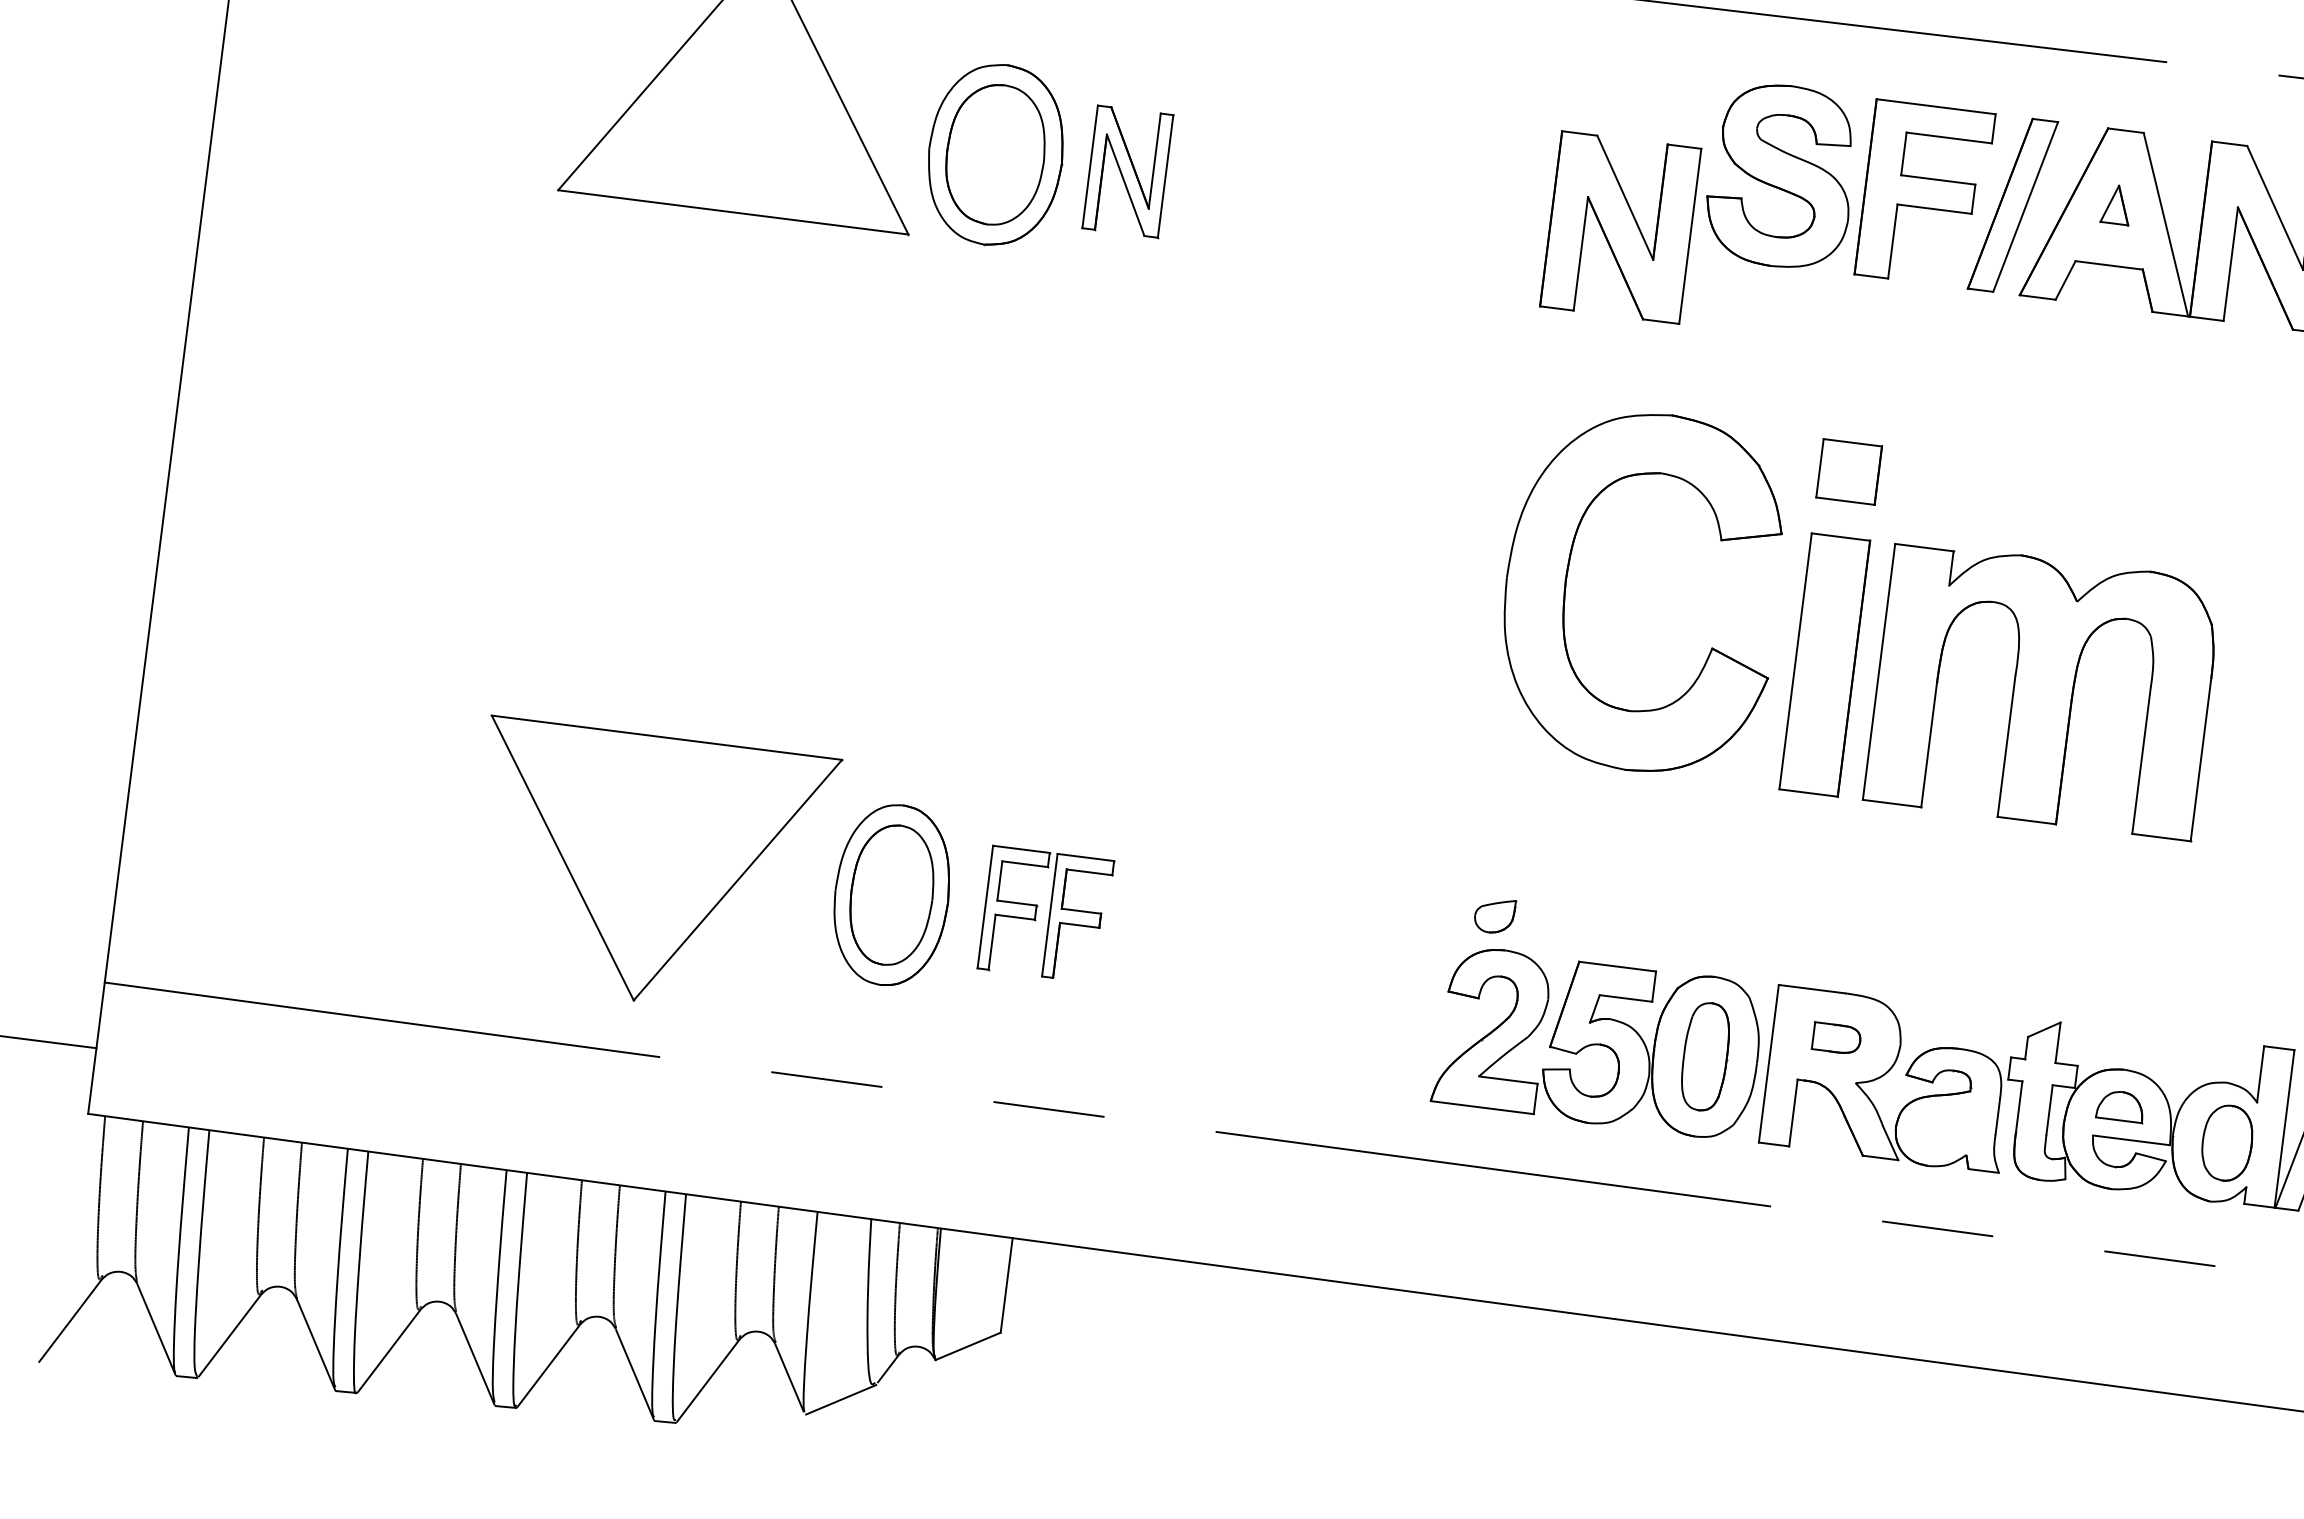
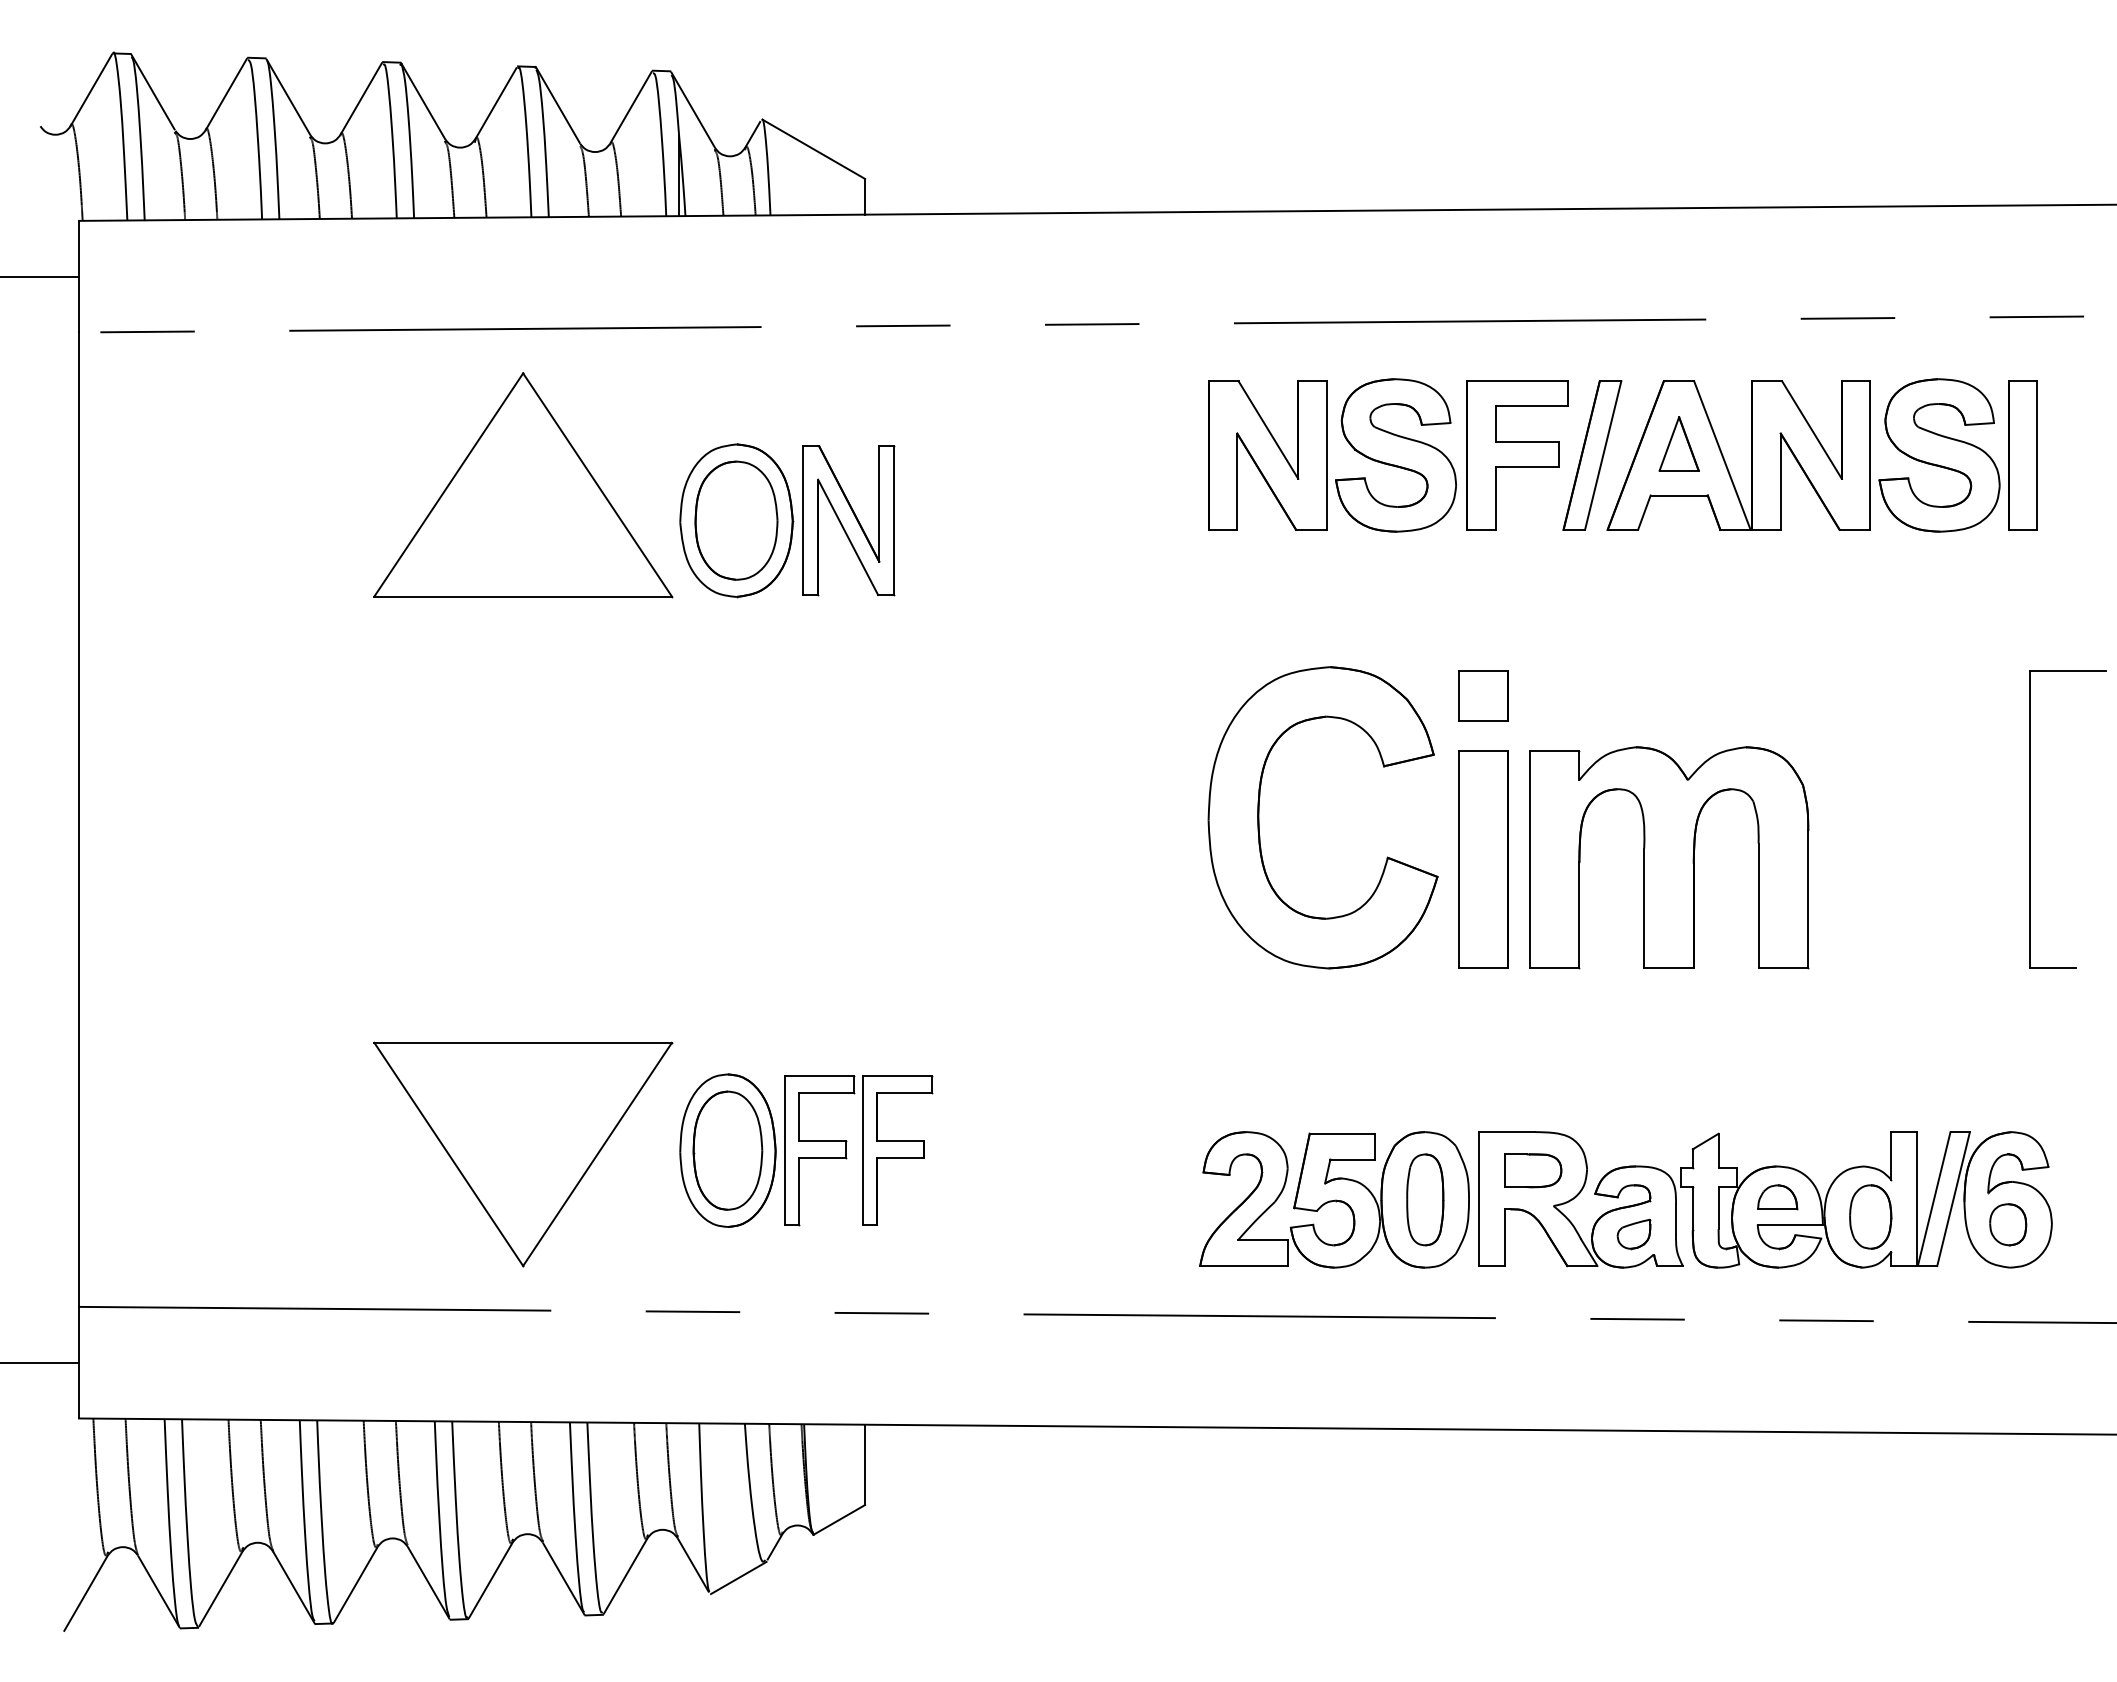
part: (1127, 171) -> (848, 520), size x1.43
part: (2116, 204) -> (1678, 443), size x1.67
part: (1620, 227) -> (1267, 455), moved
part: (1045, 914) -> (858, 1150), size x1.43
part: (1493, 915) -> (1633, 1234), moved
part: (1837, 1038) -> (1533, 1170), size x1.43

